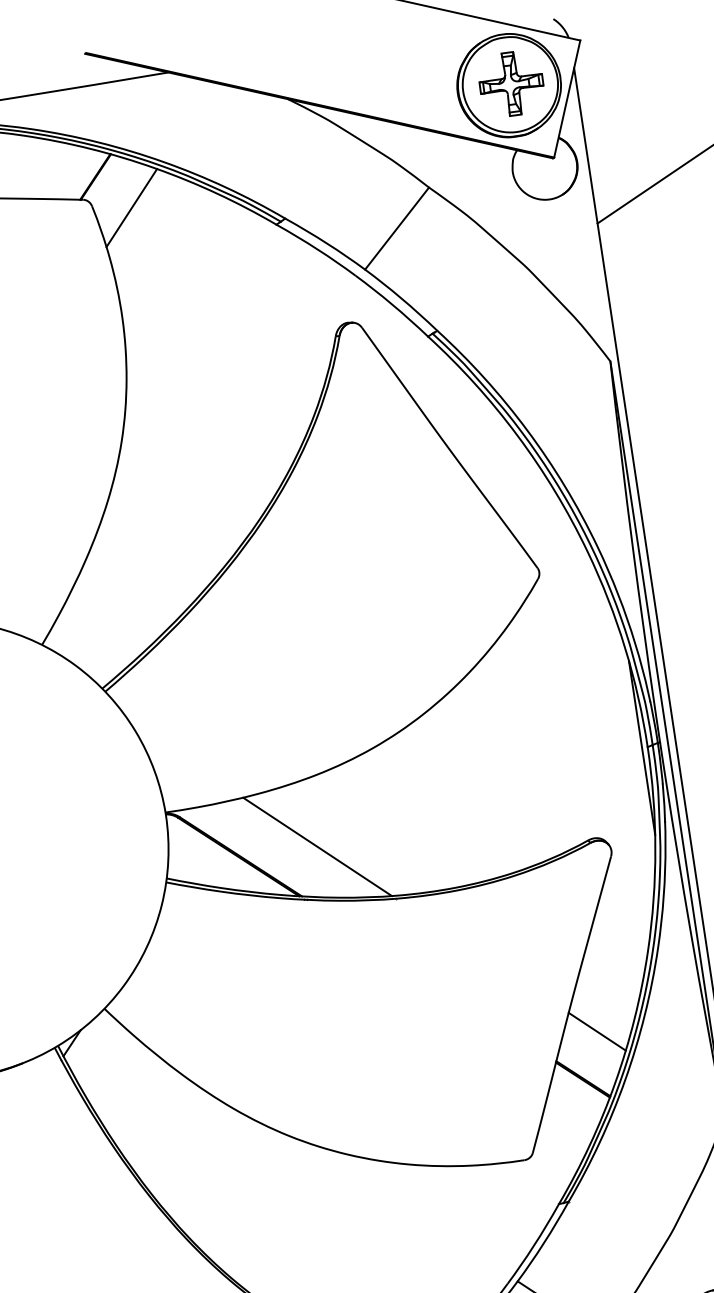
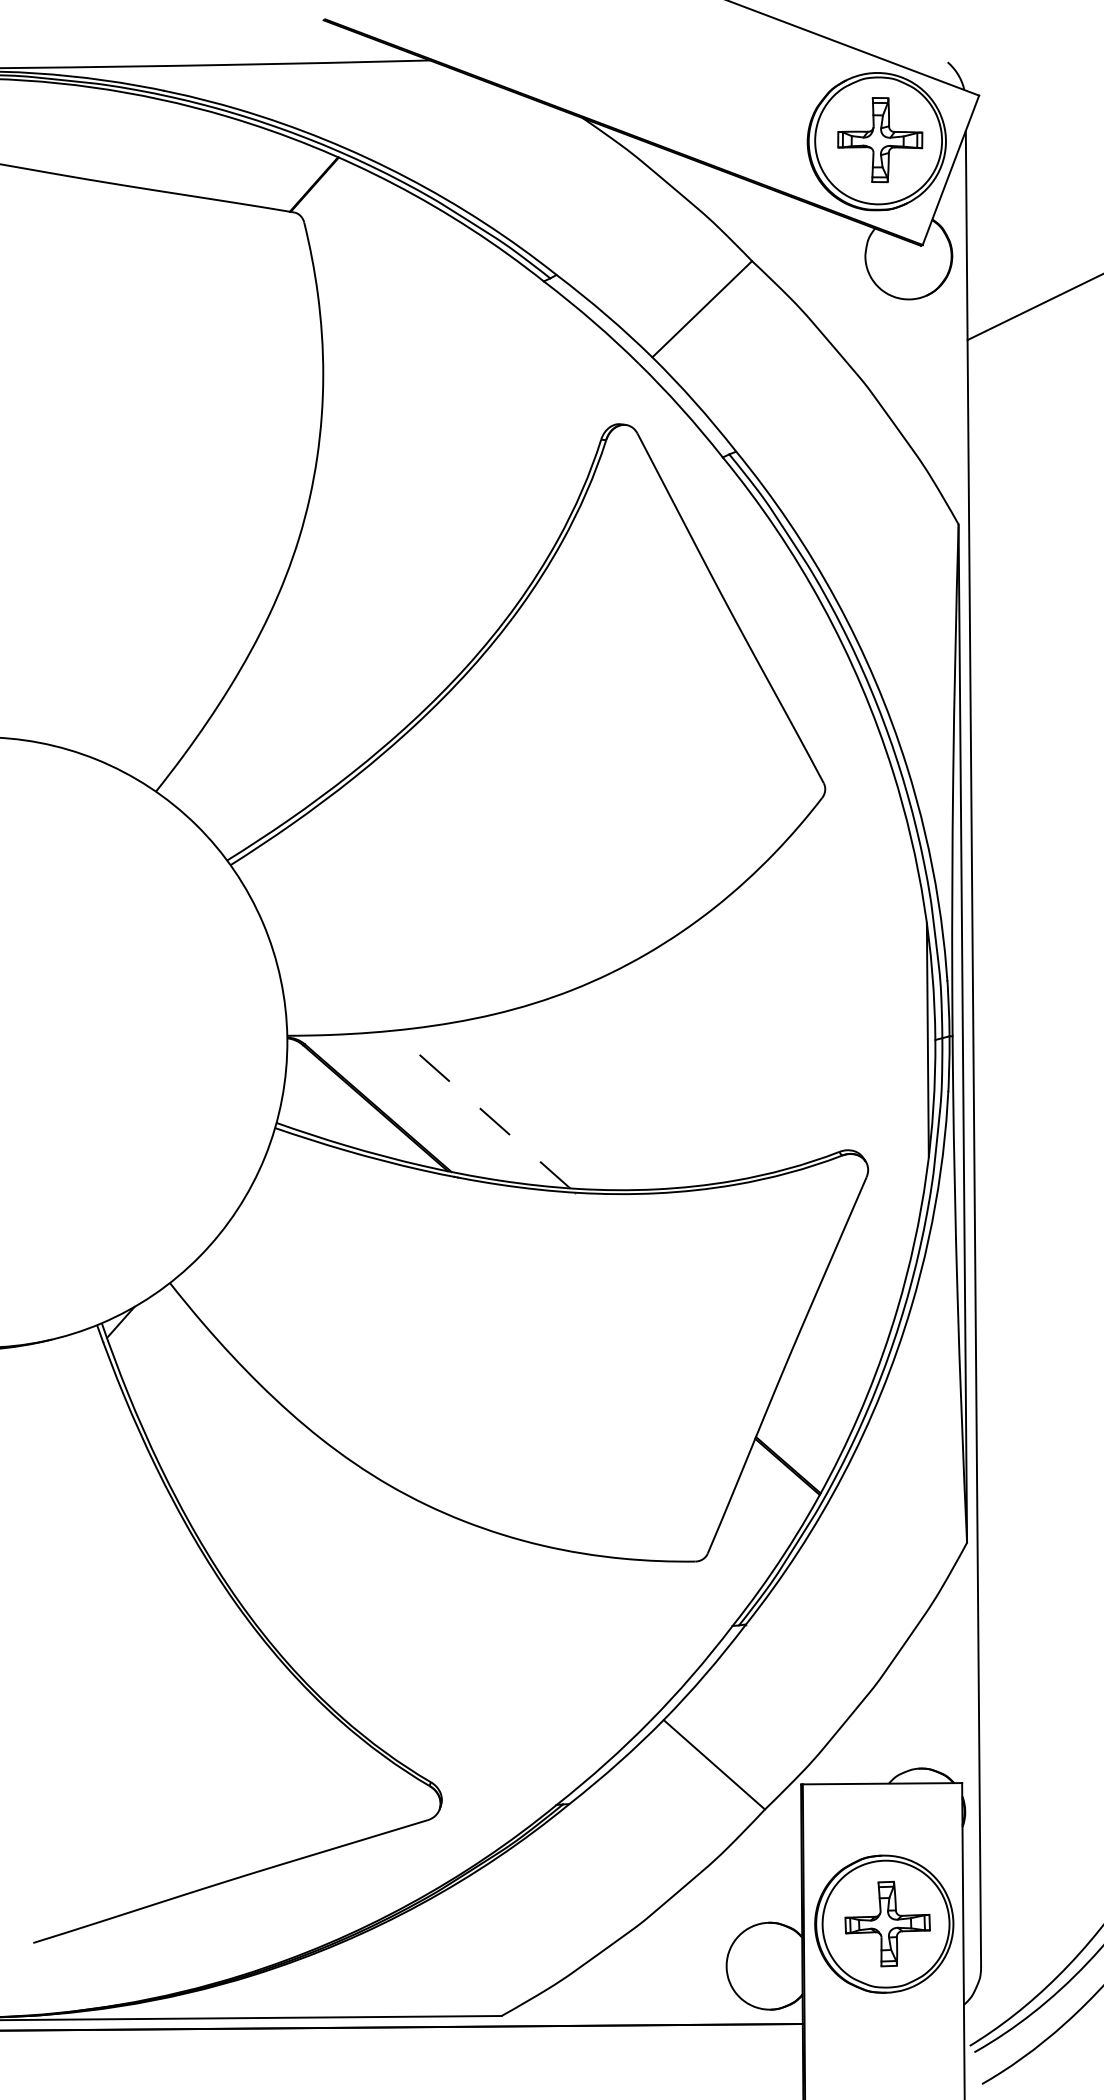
line: (131, 208) -> (355, 232), removed
line: (317, 846) -> (481, 1109), solid -> dashed
line: (597, 1031) -> (815, 1405), removed

